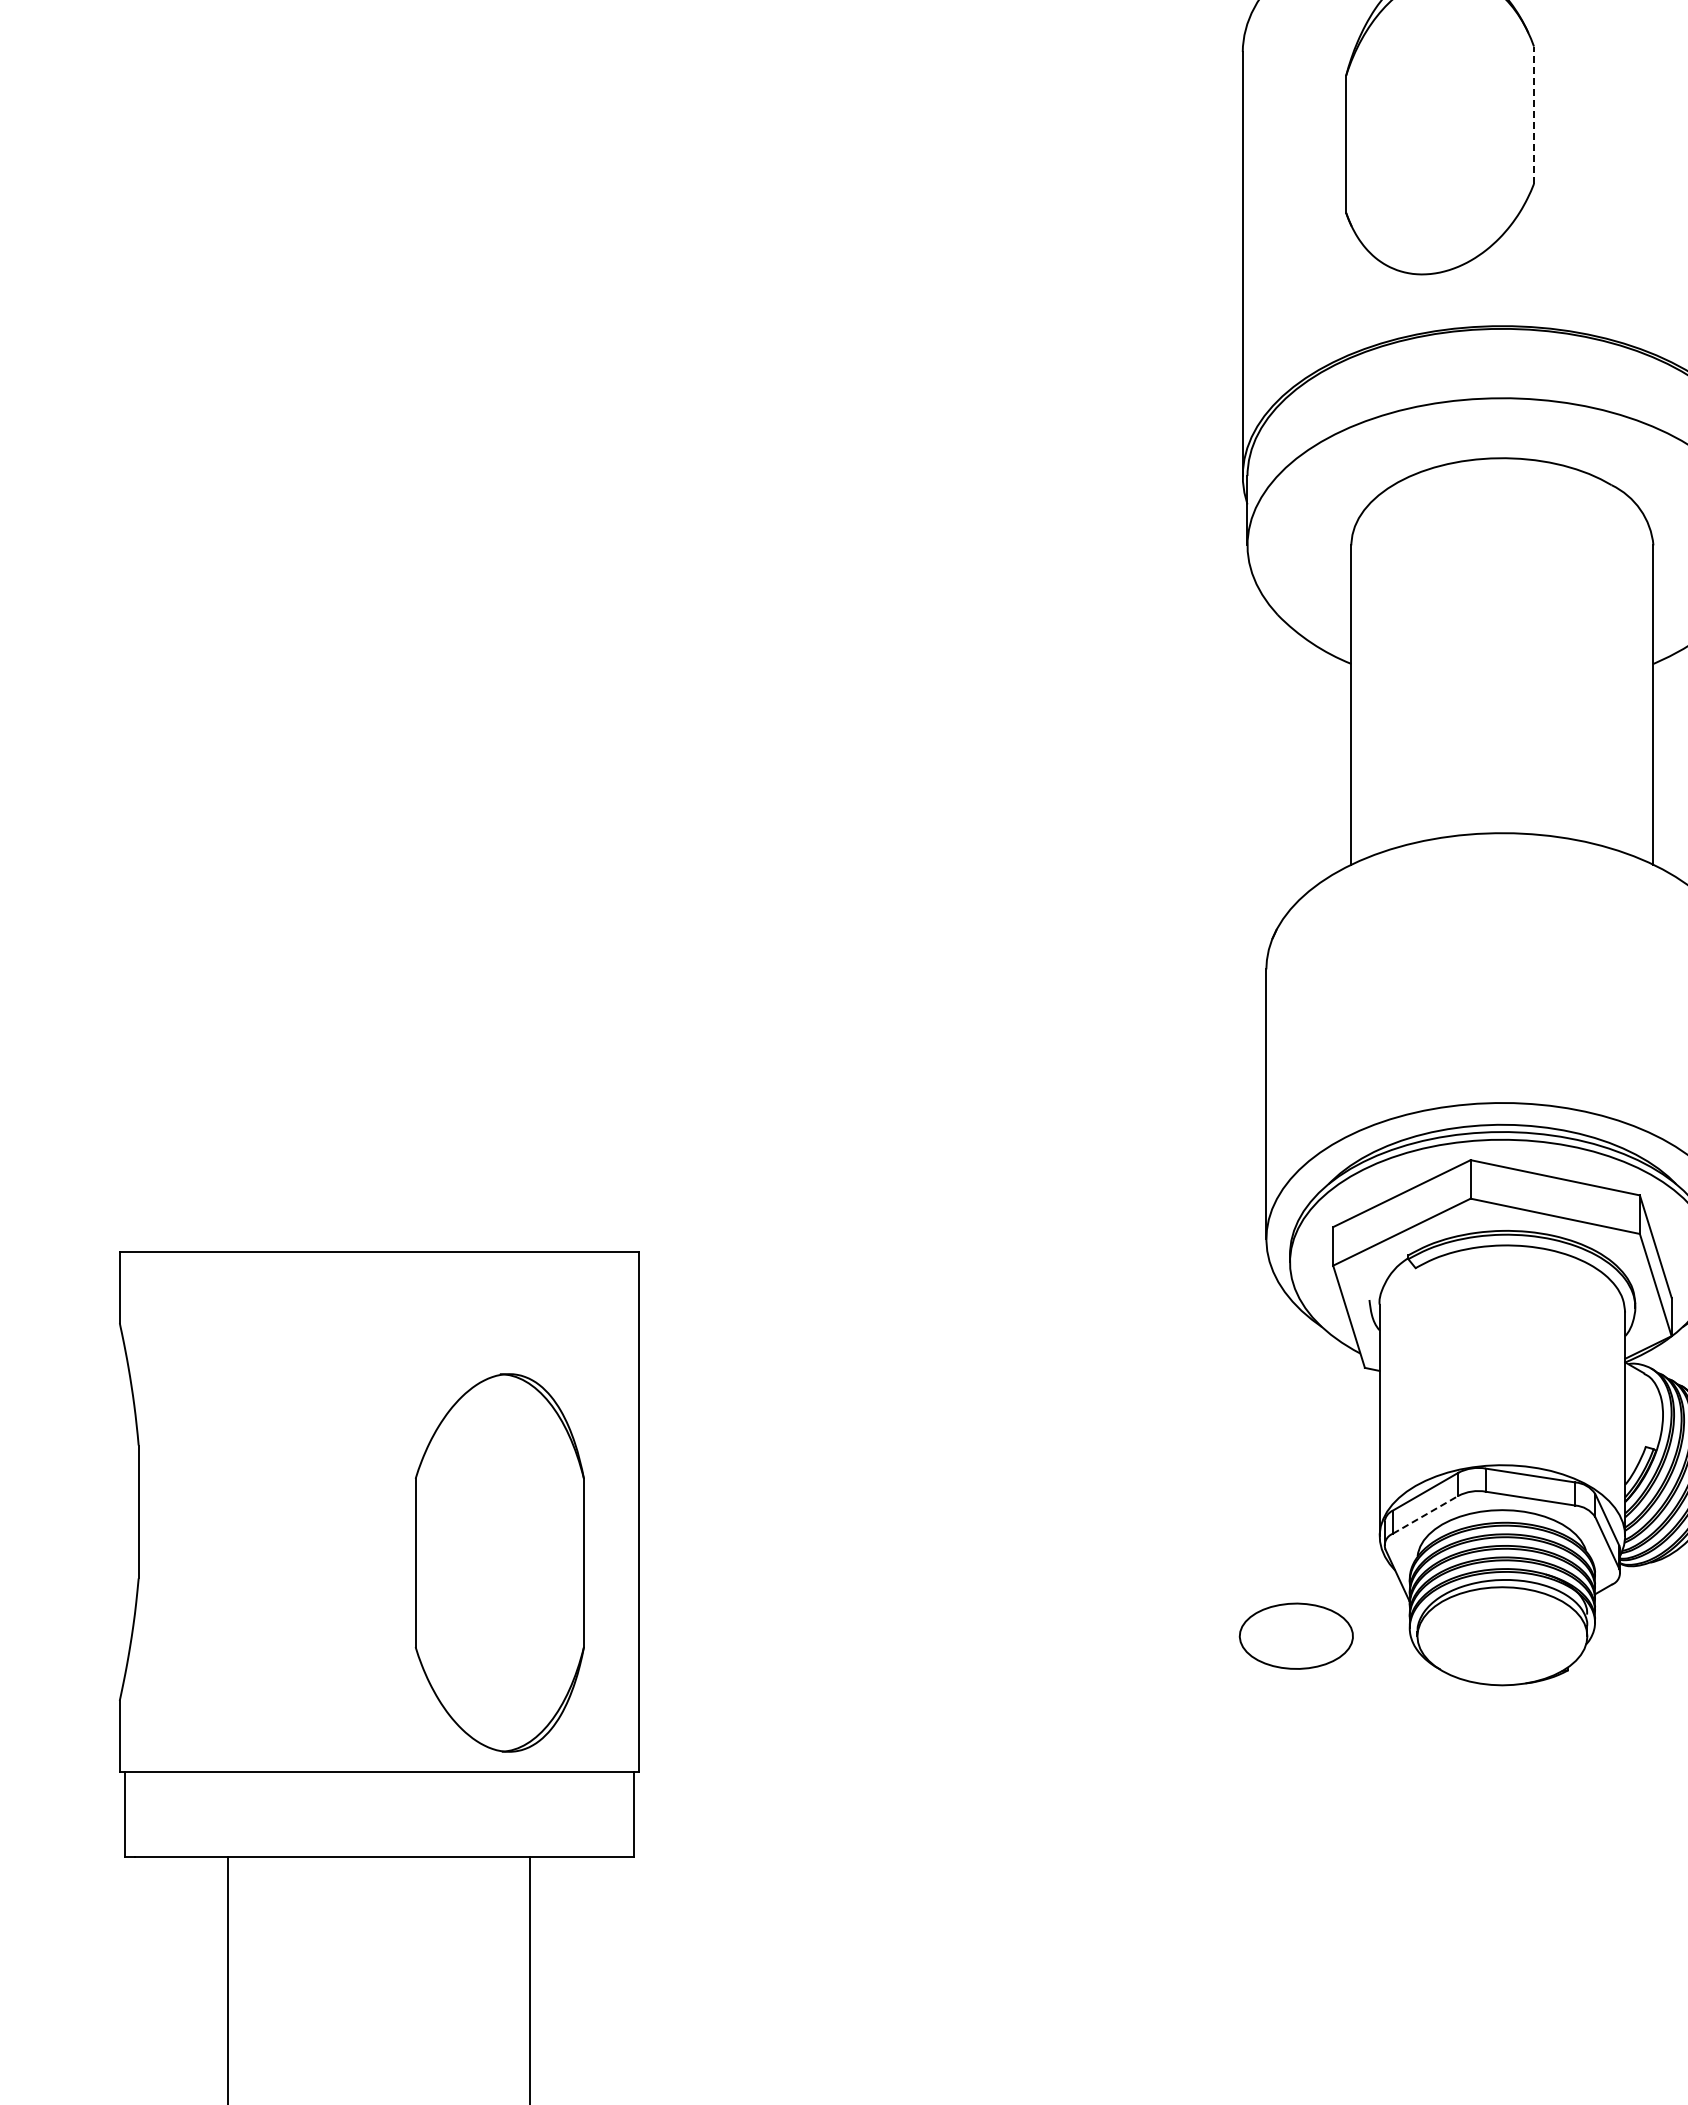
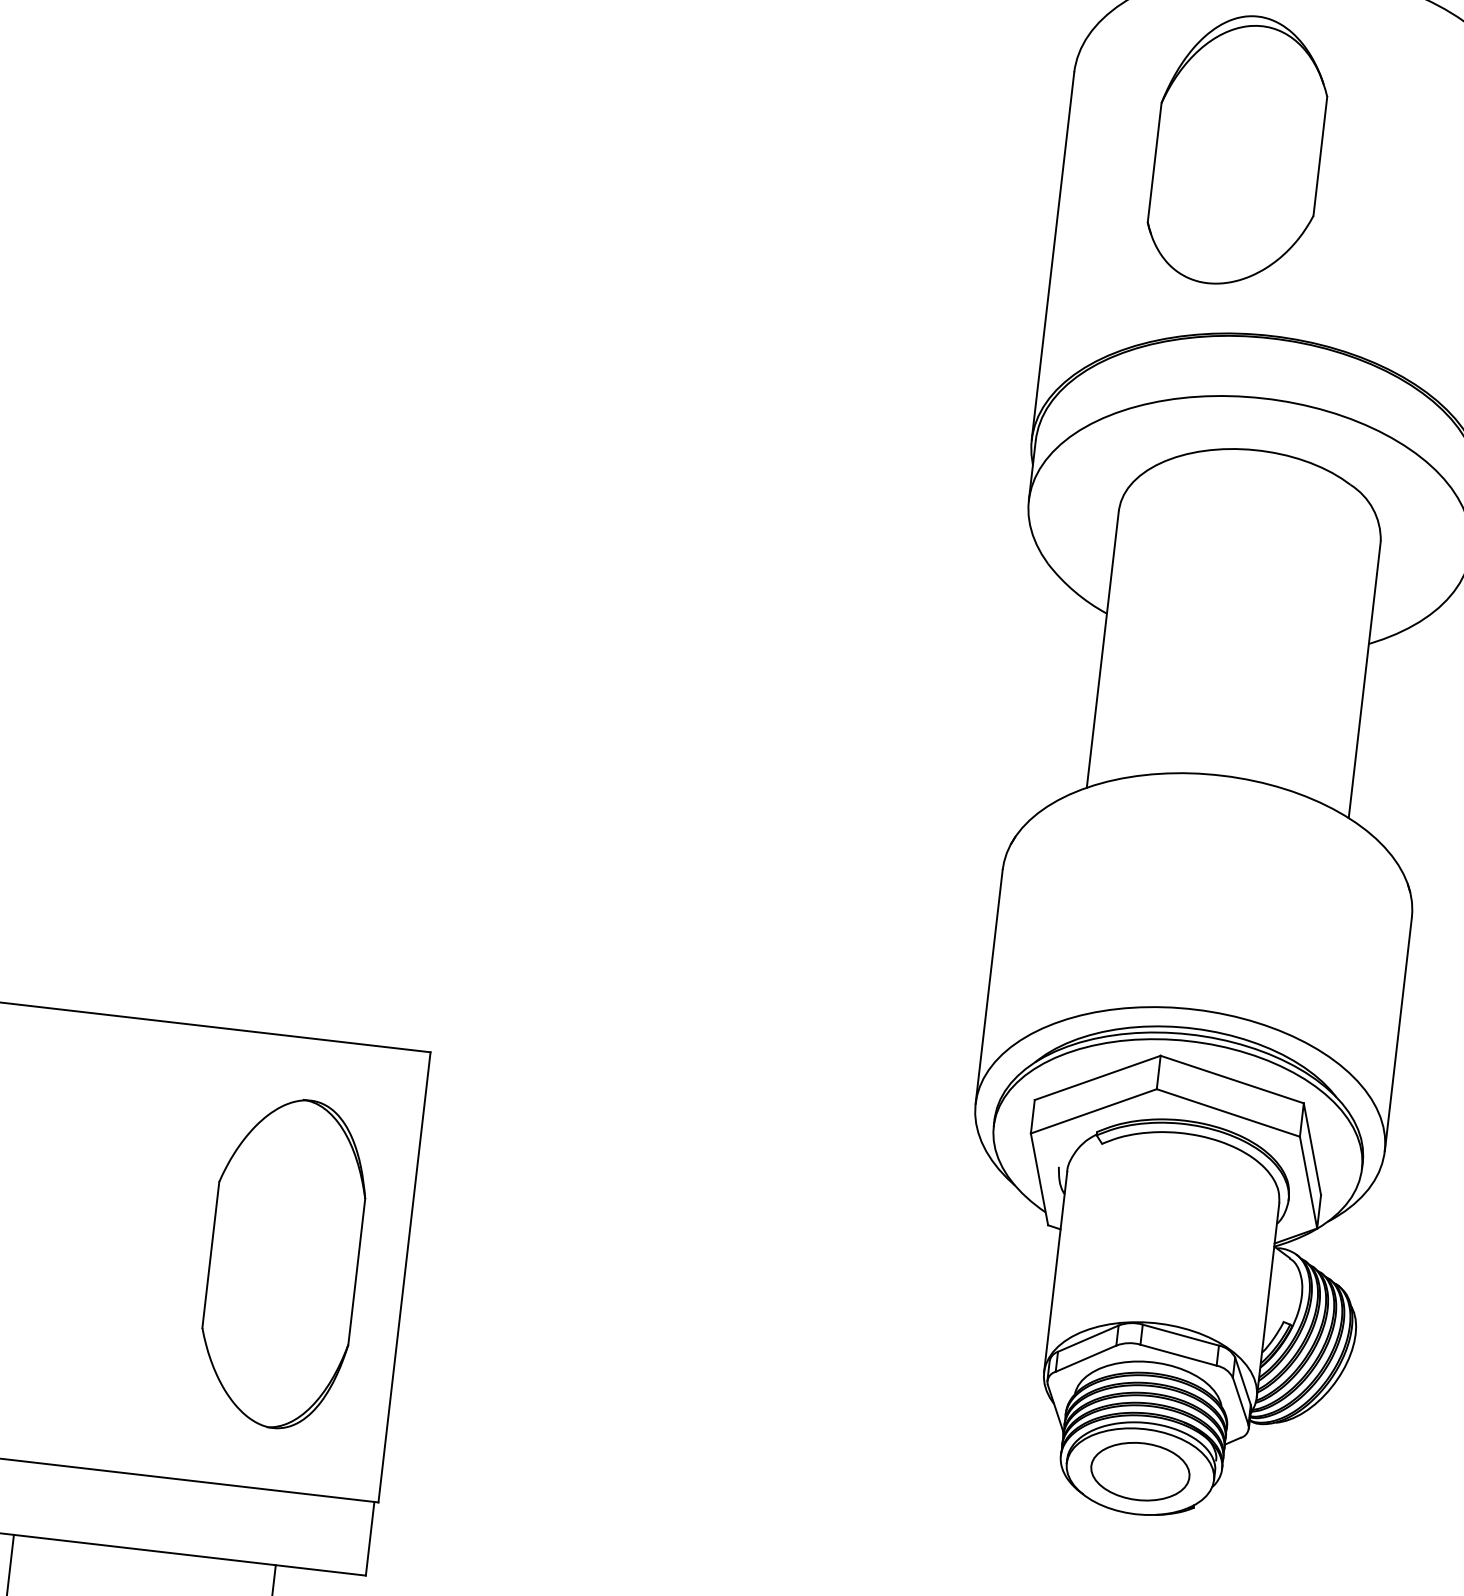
line: (1534, 115) -> (1320, 156), dashed -> solid
line: (1425, 1514) -> (1085, 1358), dashed -> solid
part: (499, 1562) -> (283, 1262), moved
part: (1295, 1635) -> (1139, 1470), moved

